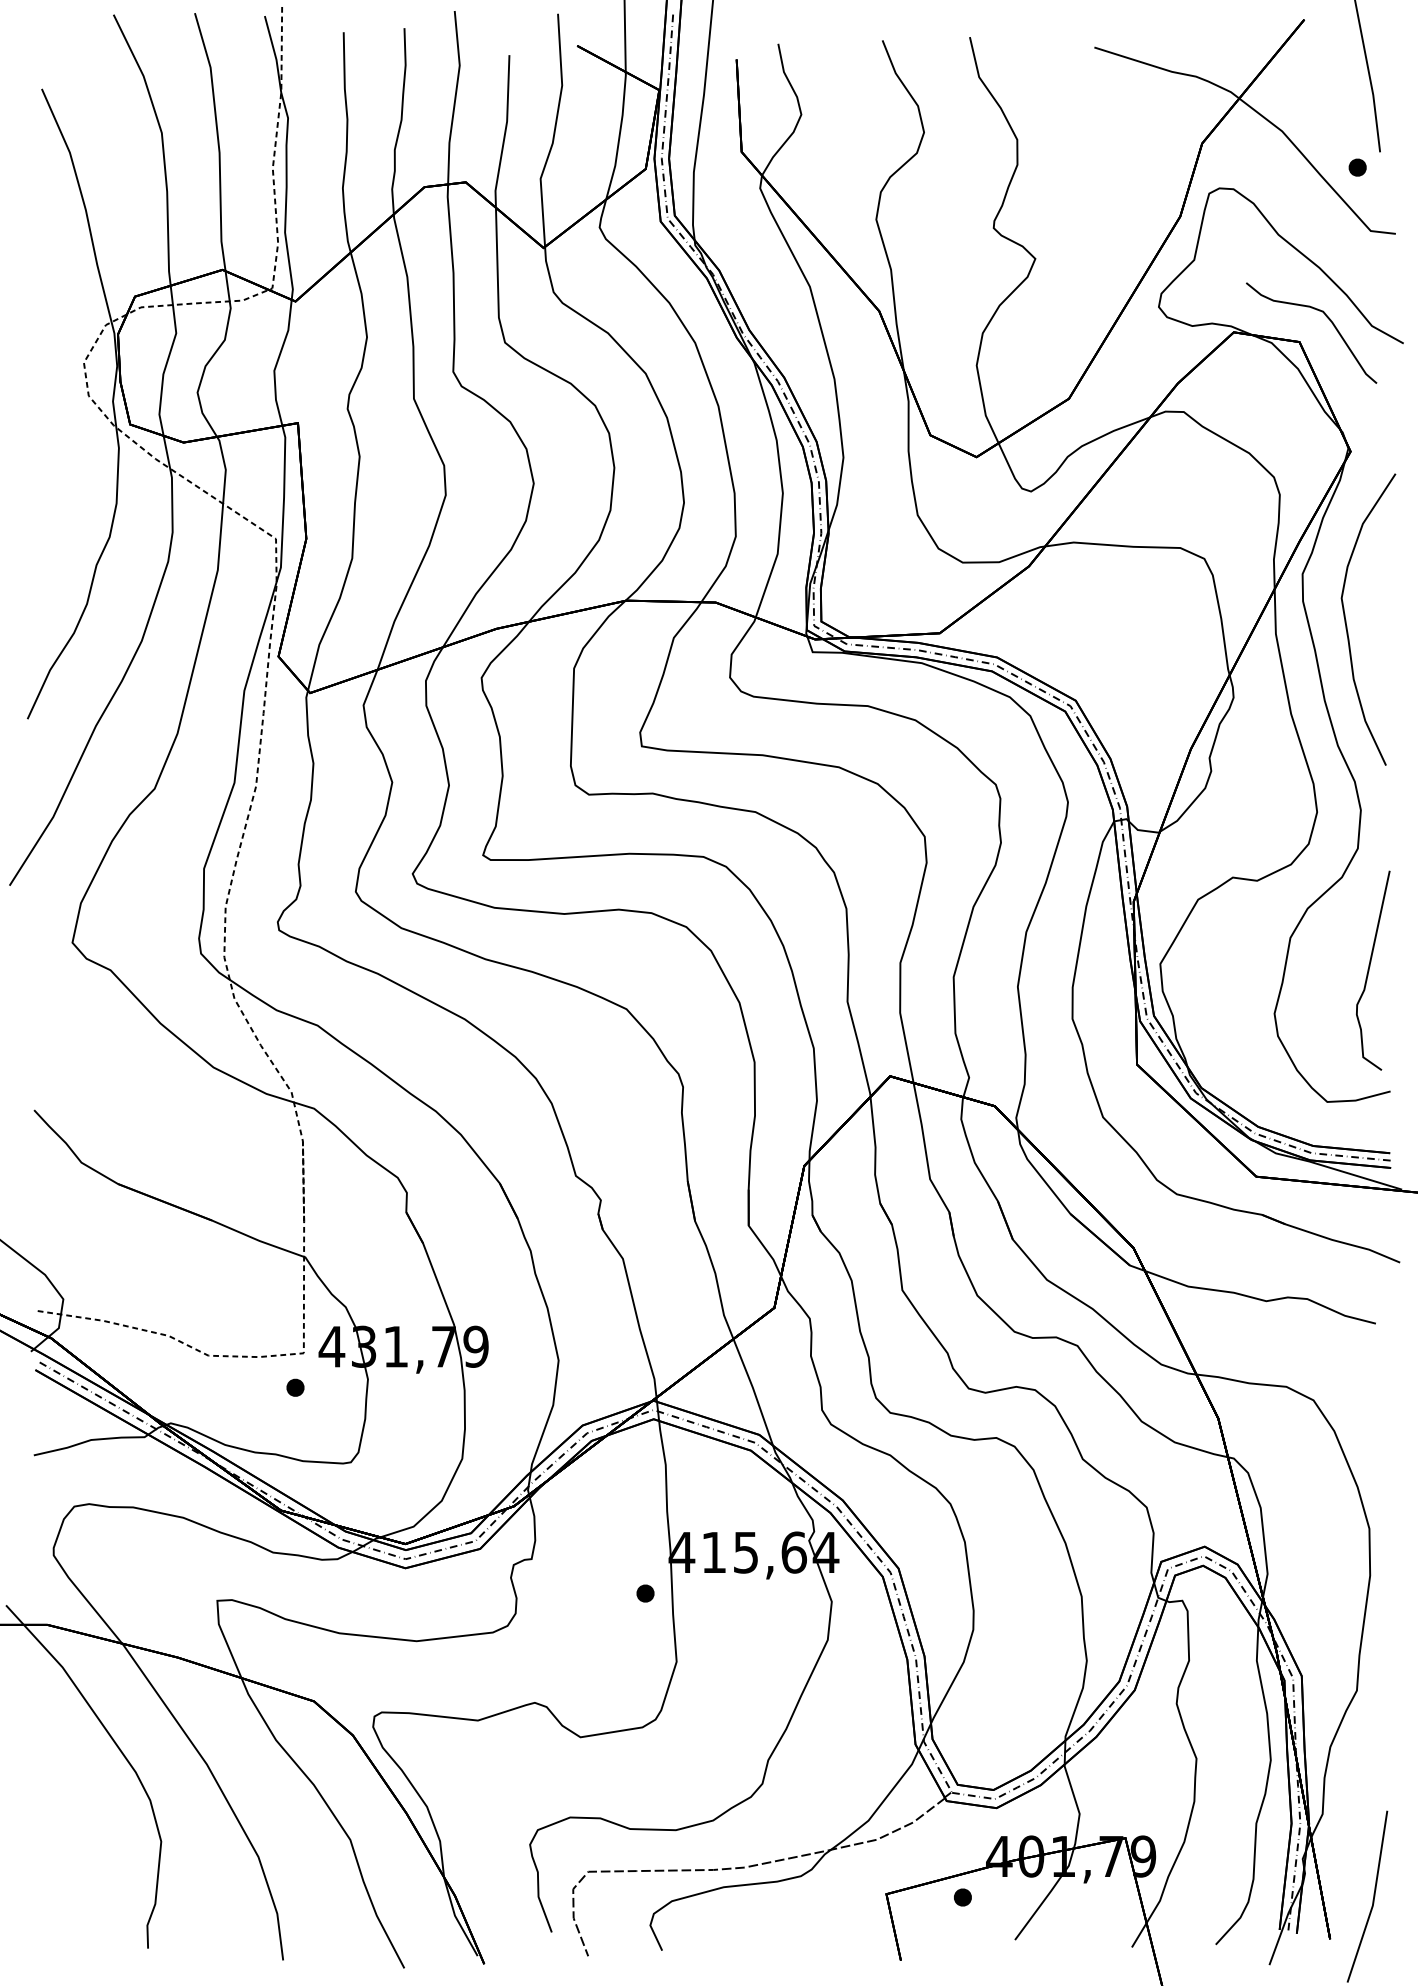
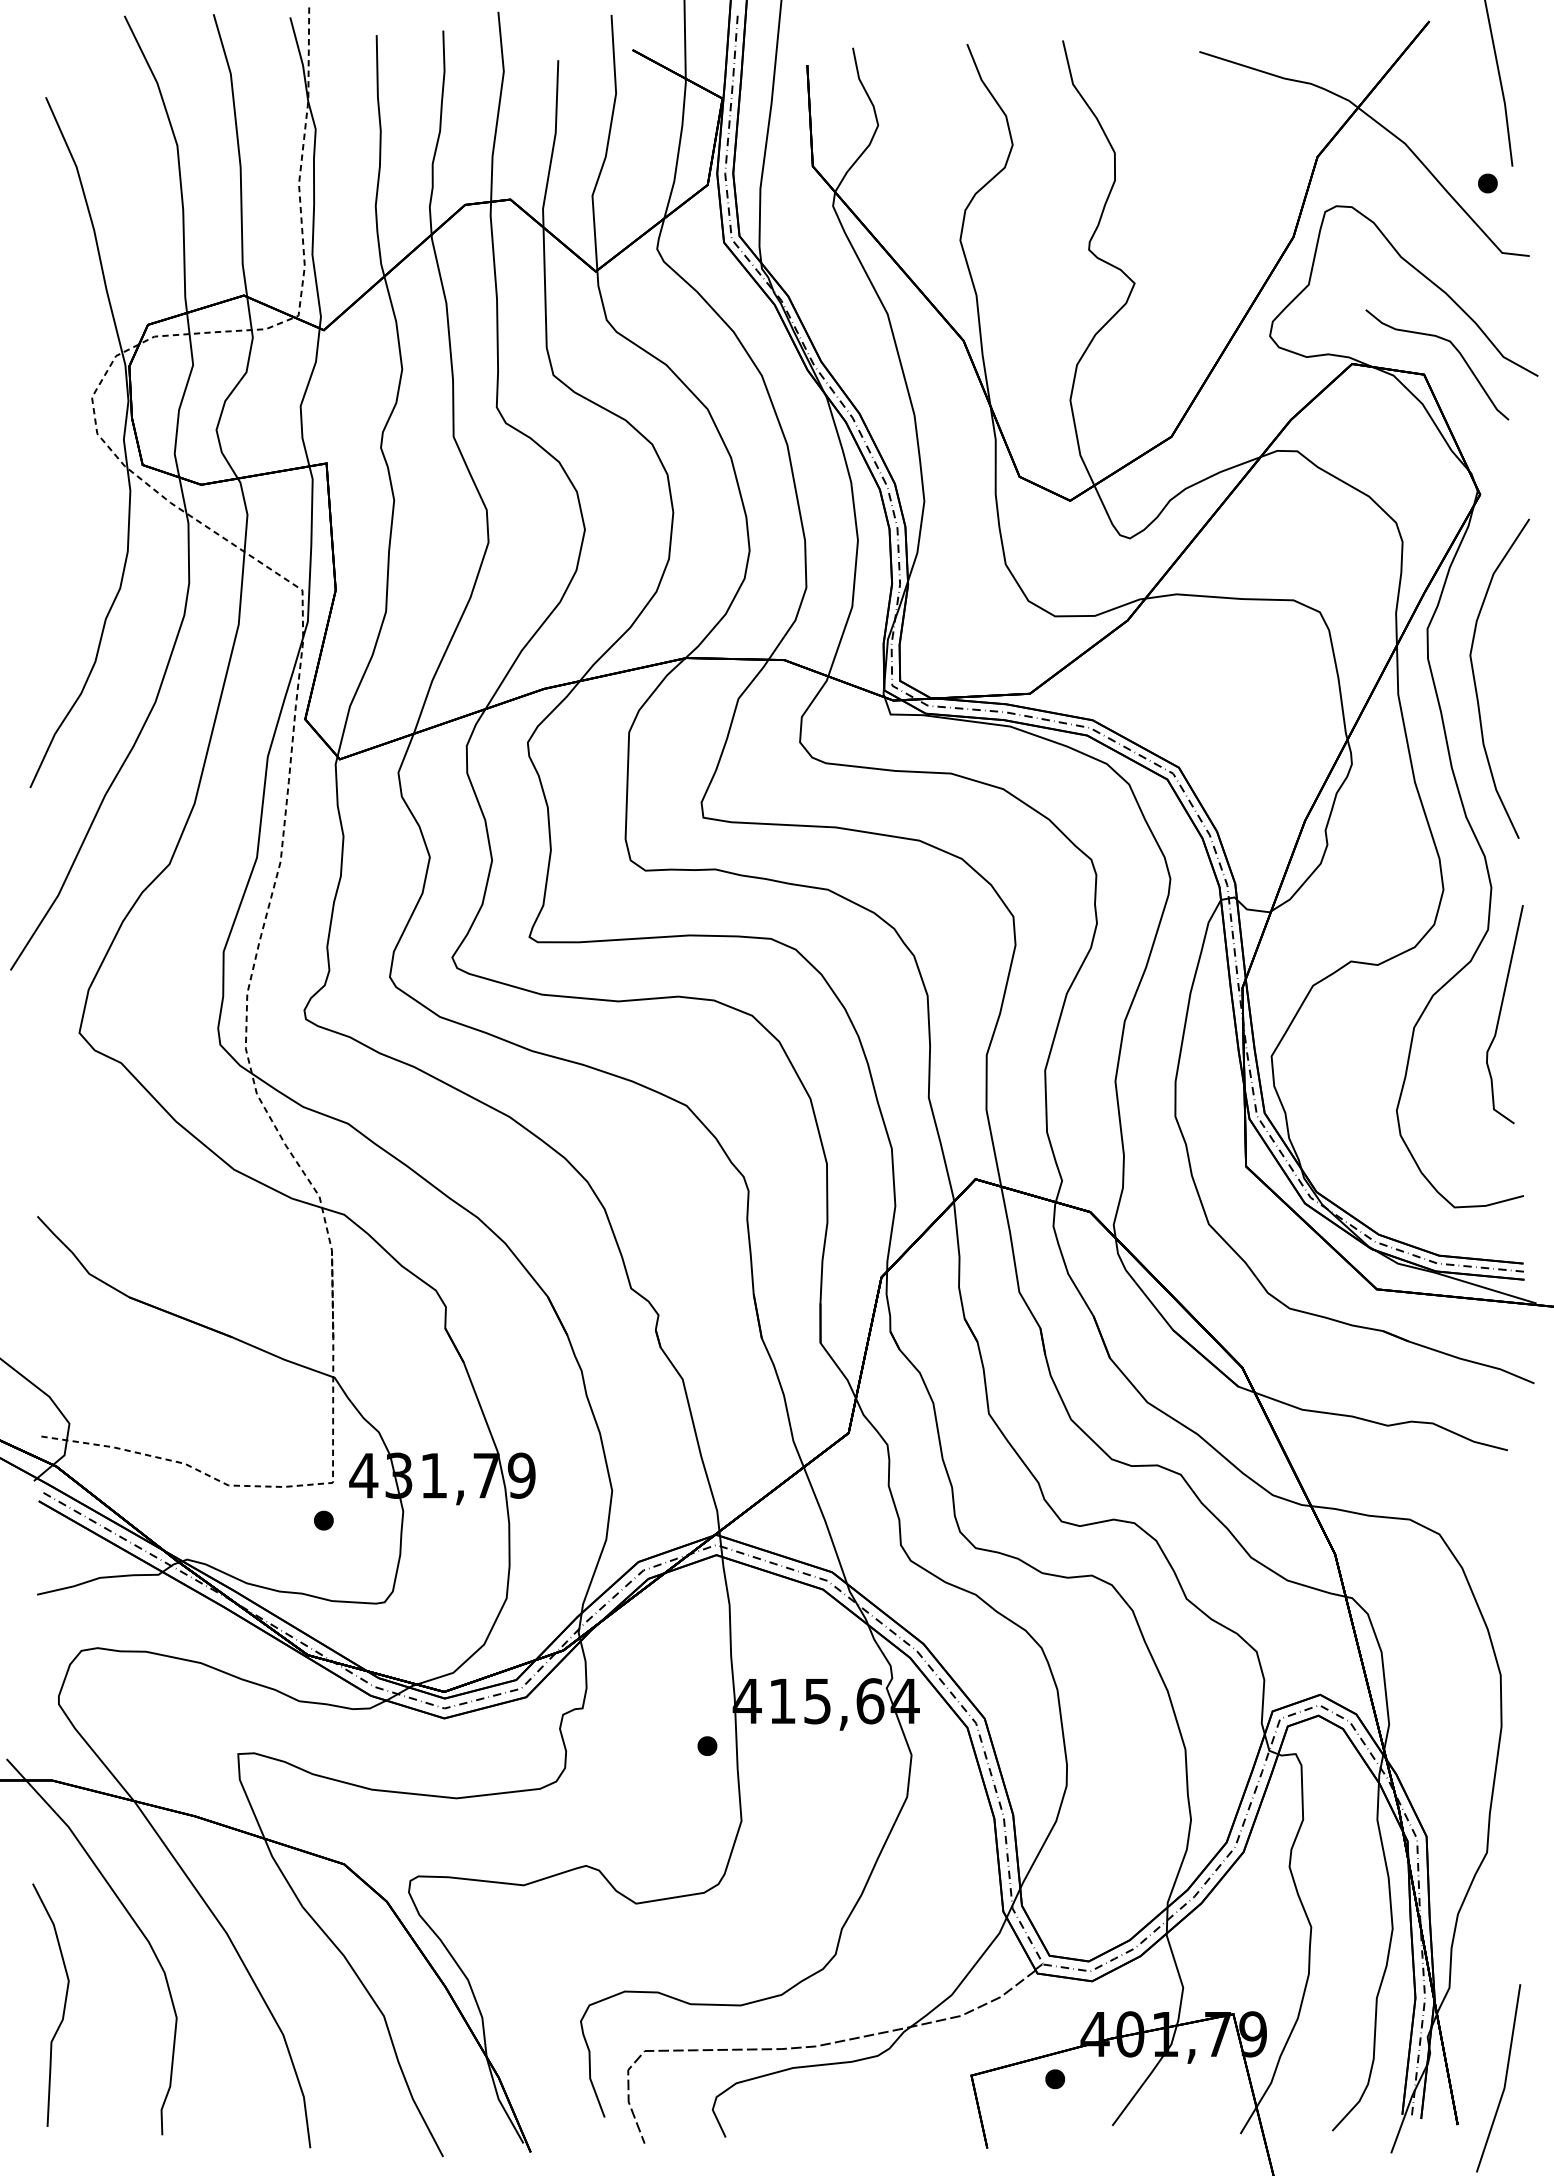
curve: (1369, 970) -> (1500, 1014), moved
curve: (57, 1832) -> (63, 2007), added

